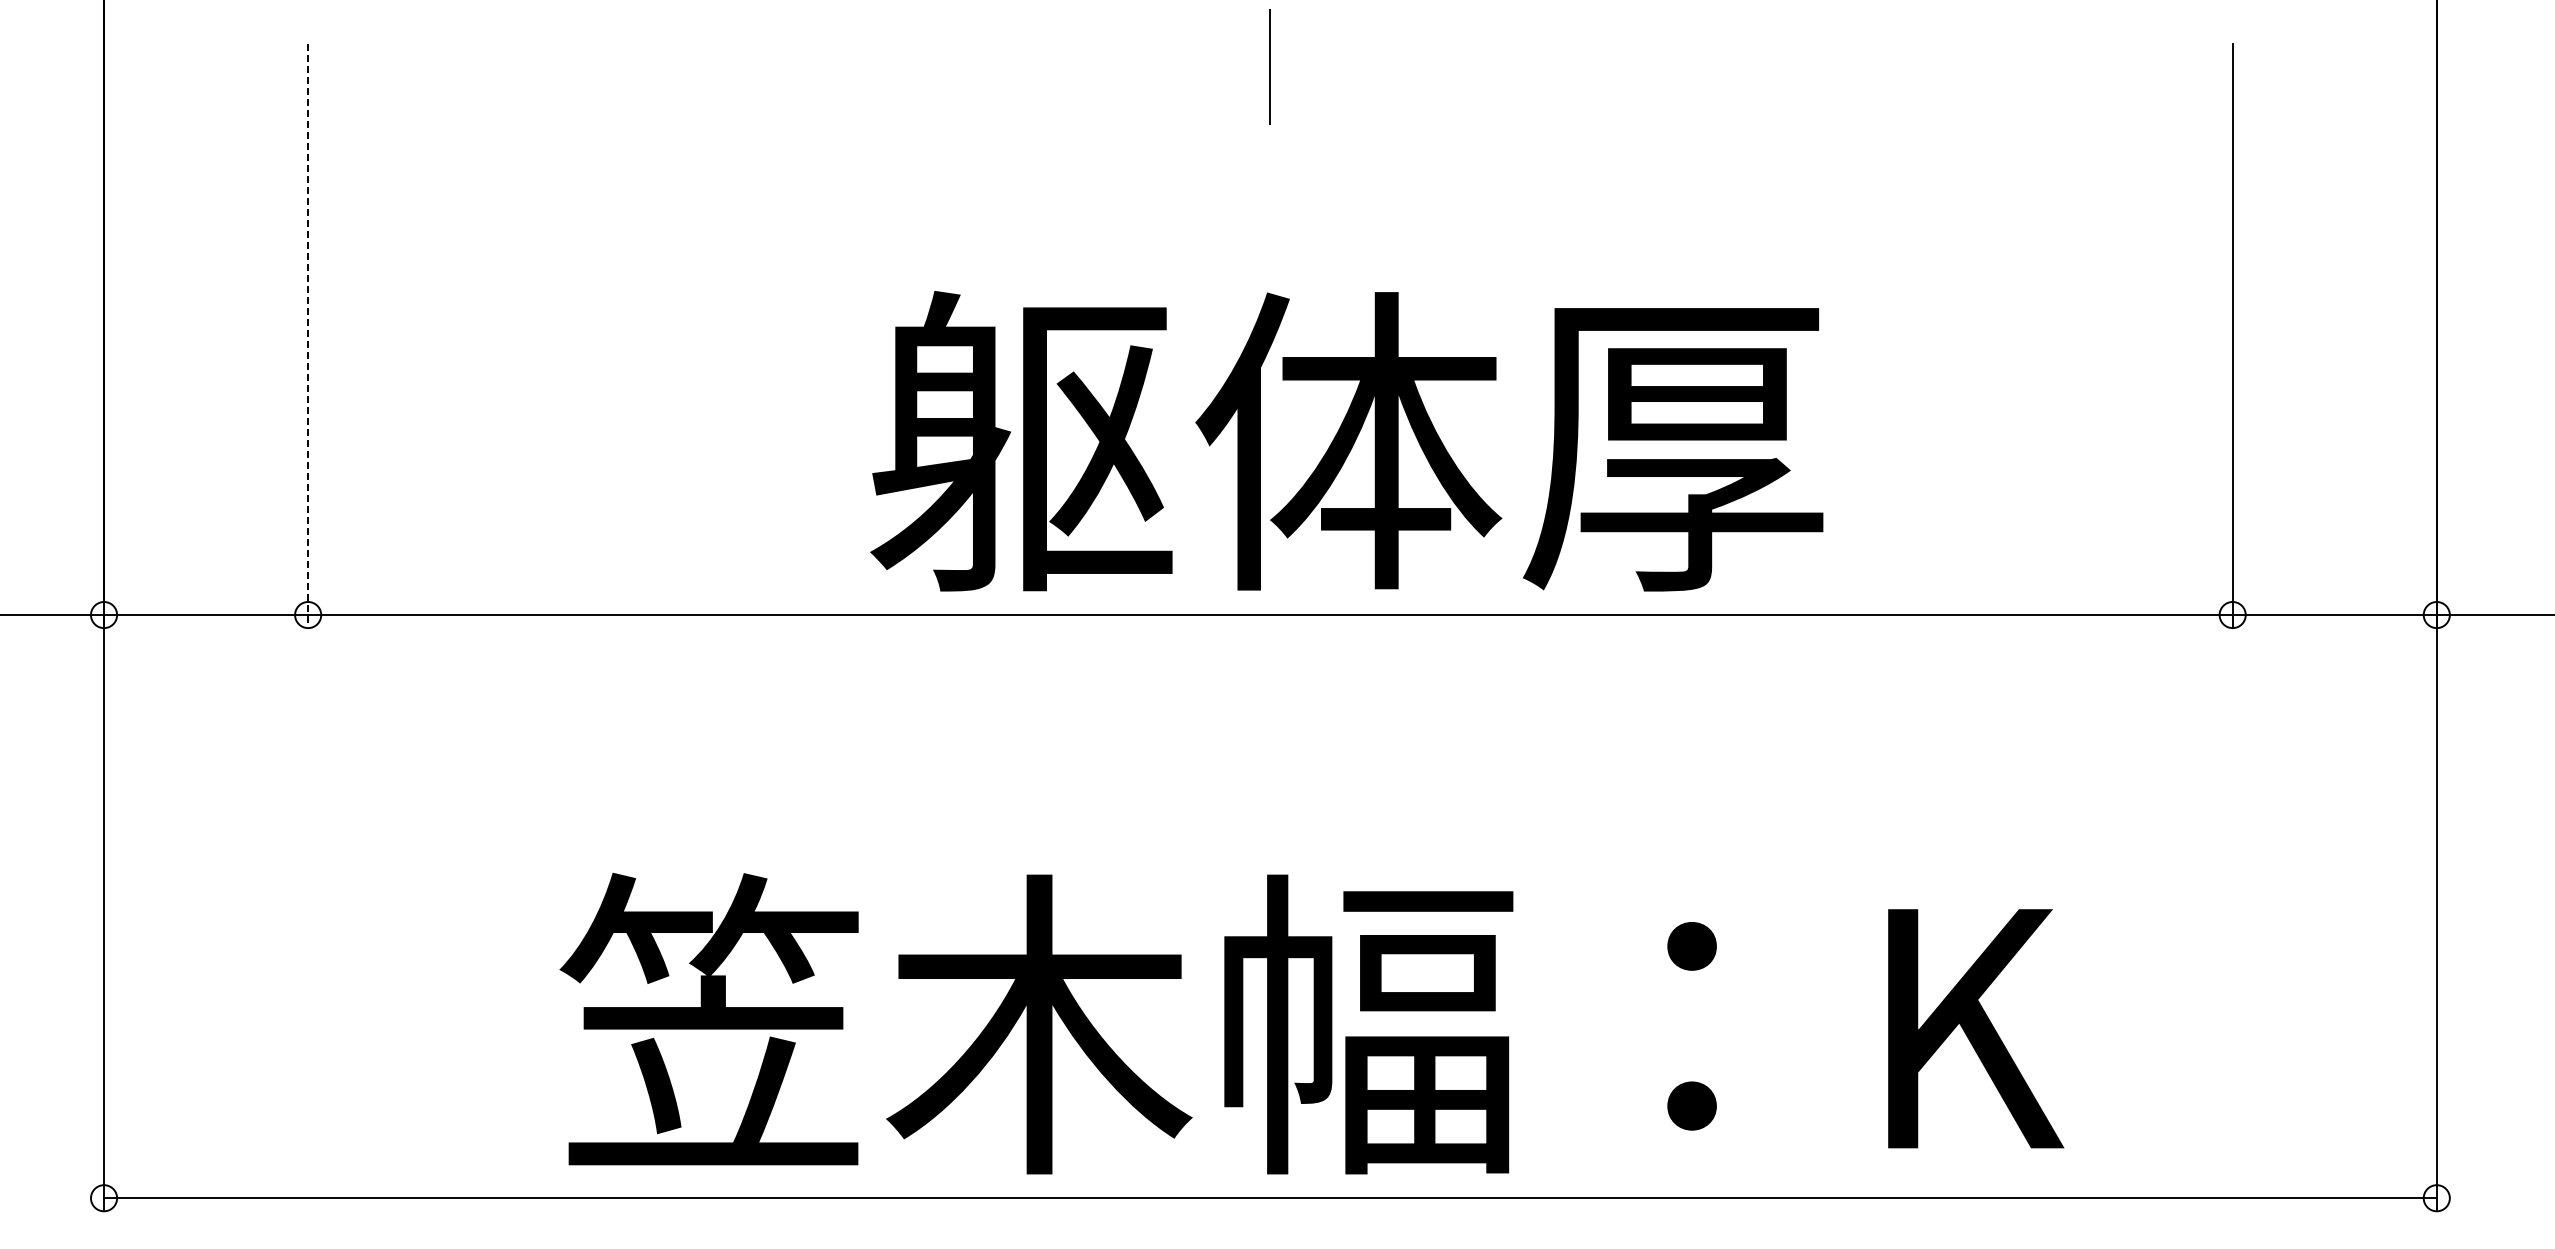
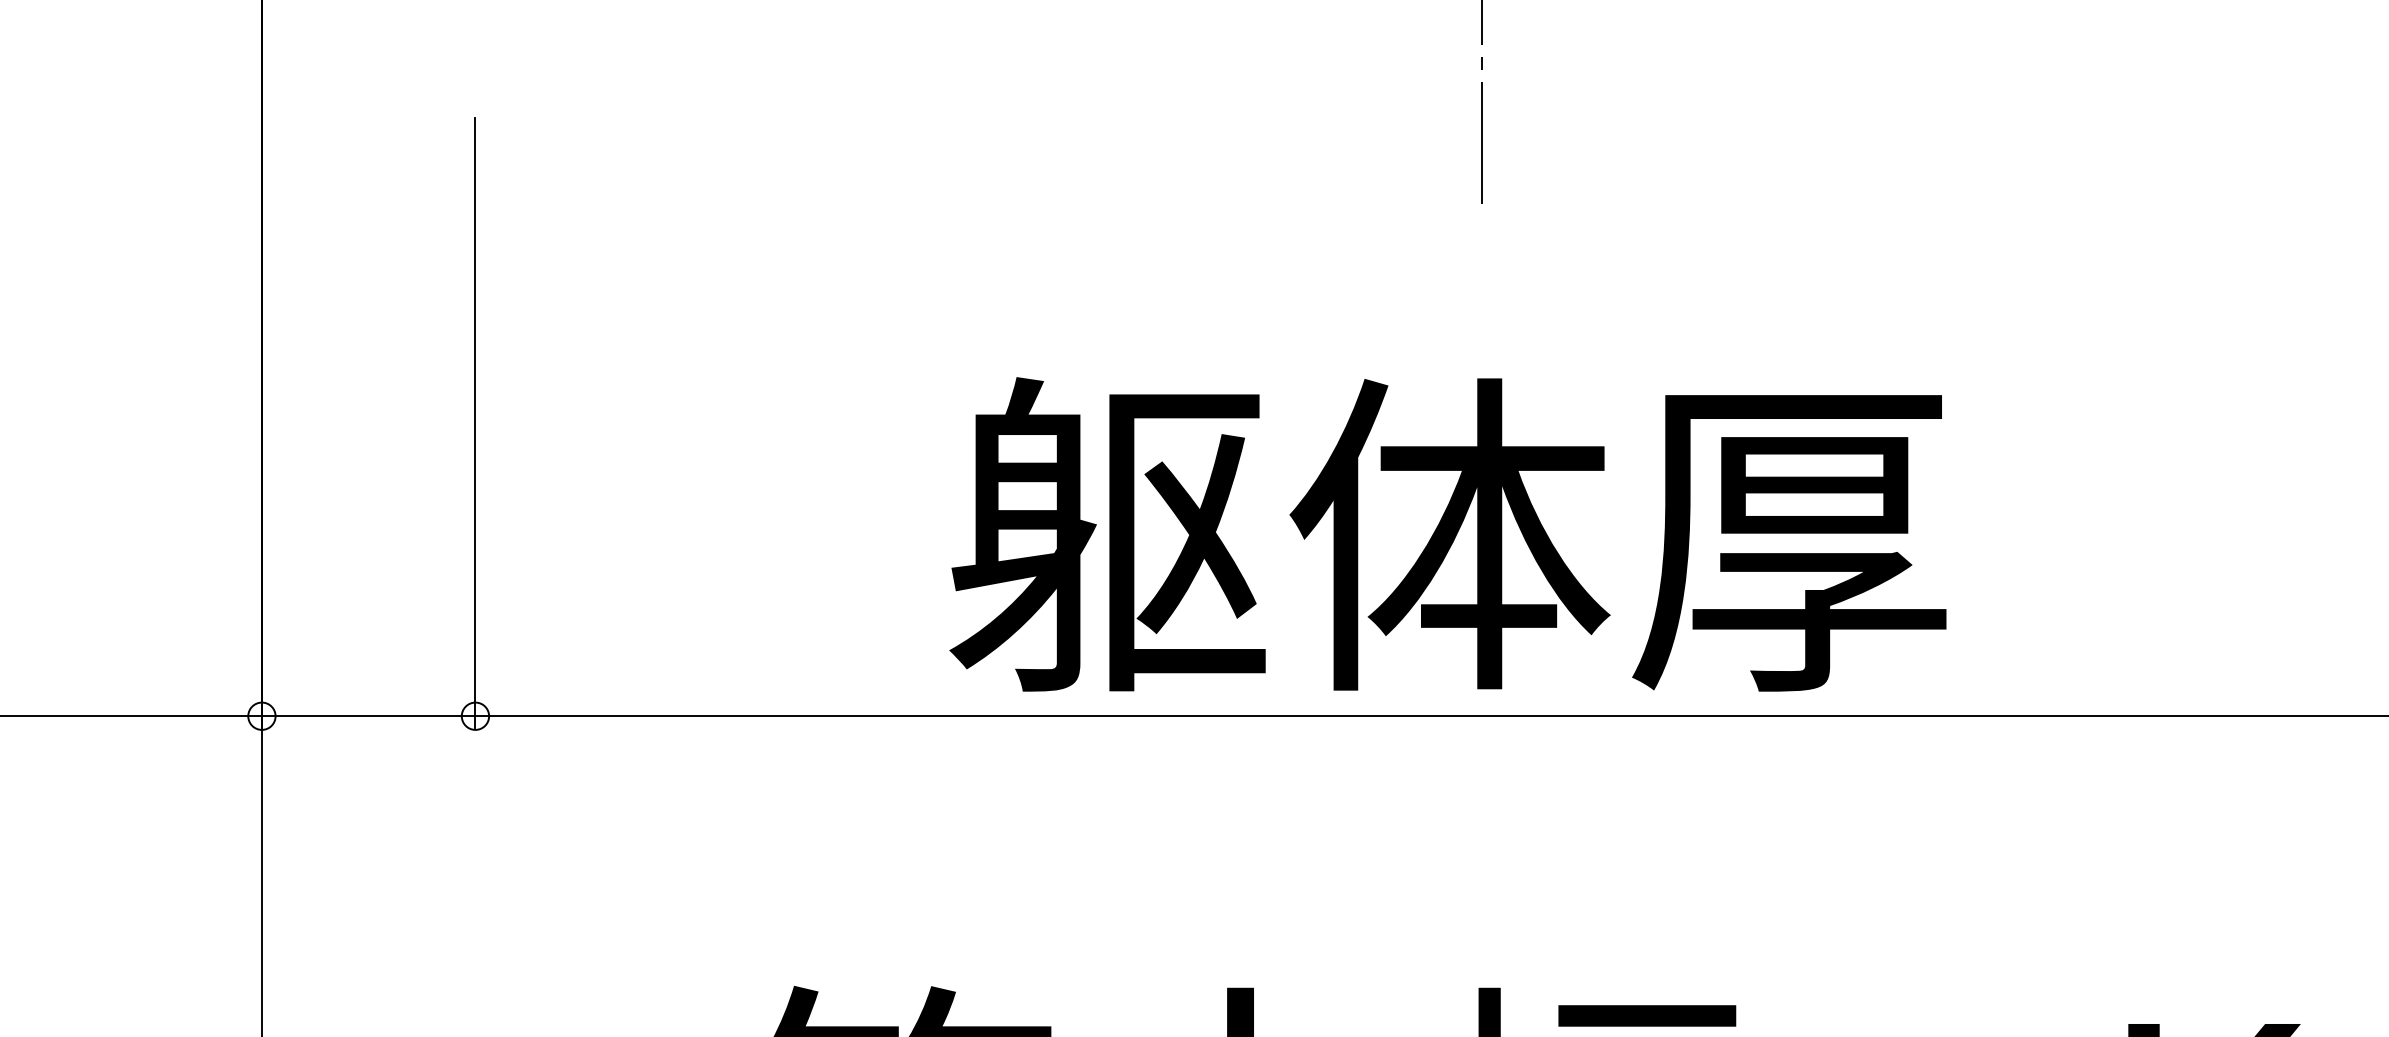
line: (308, 335) -> (475, 423), dashed -> solid
text: (1346, 441) -> (1447, 534), moved

